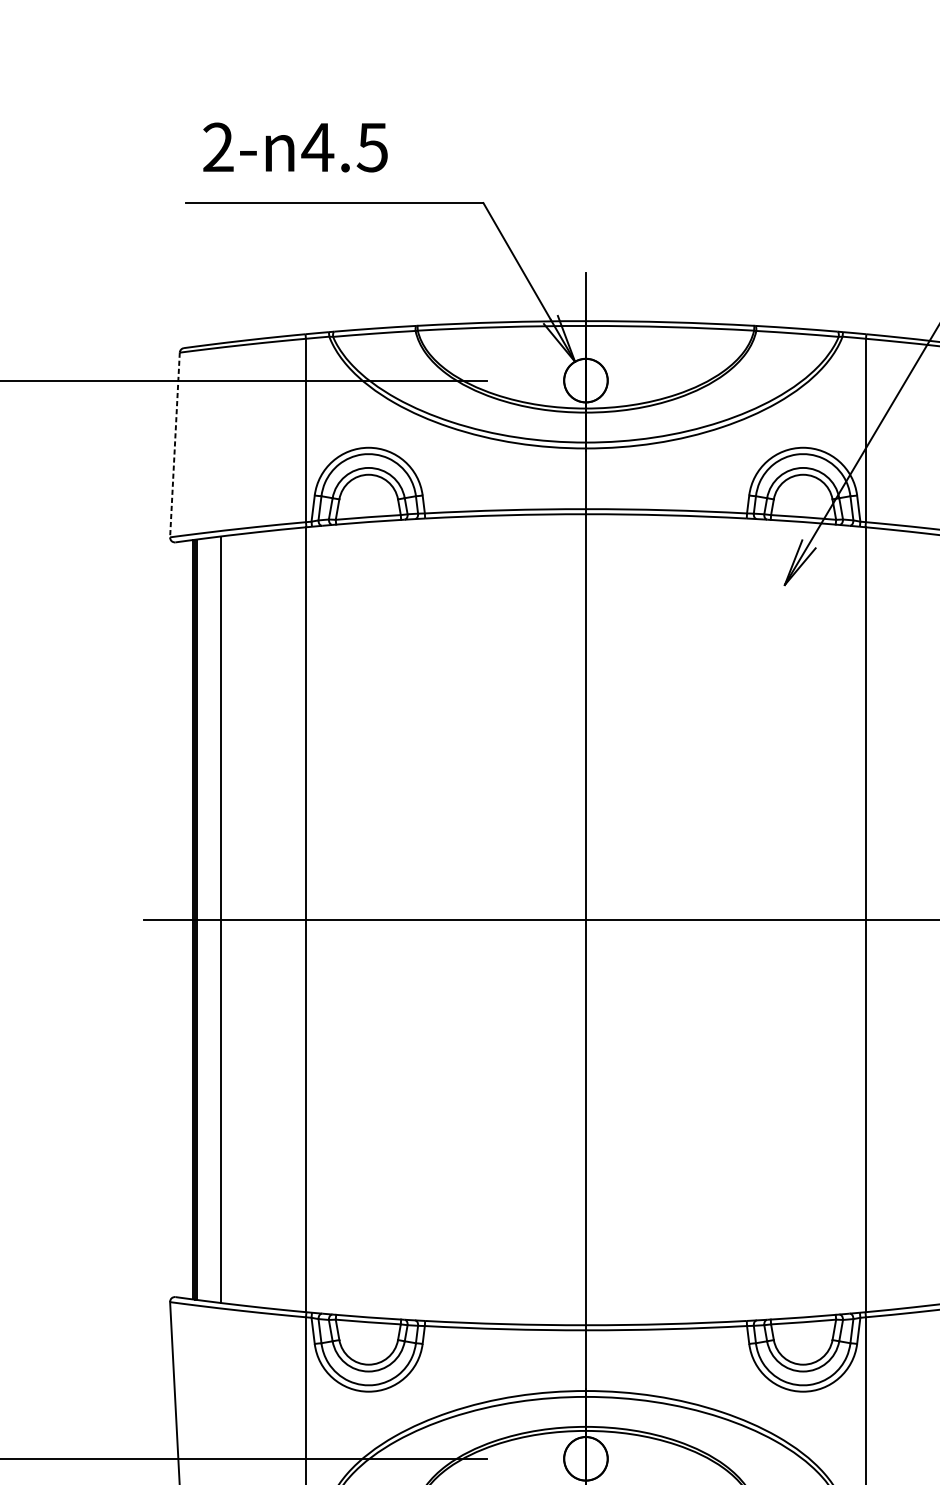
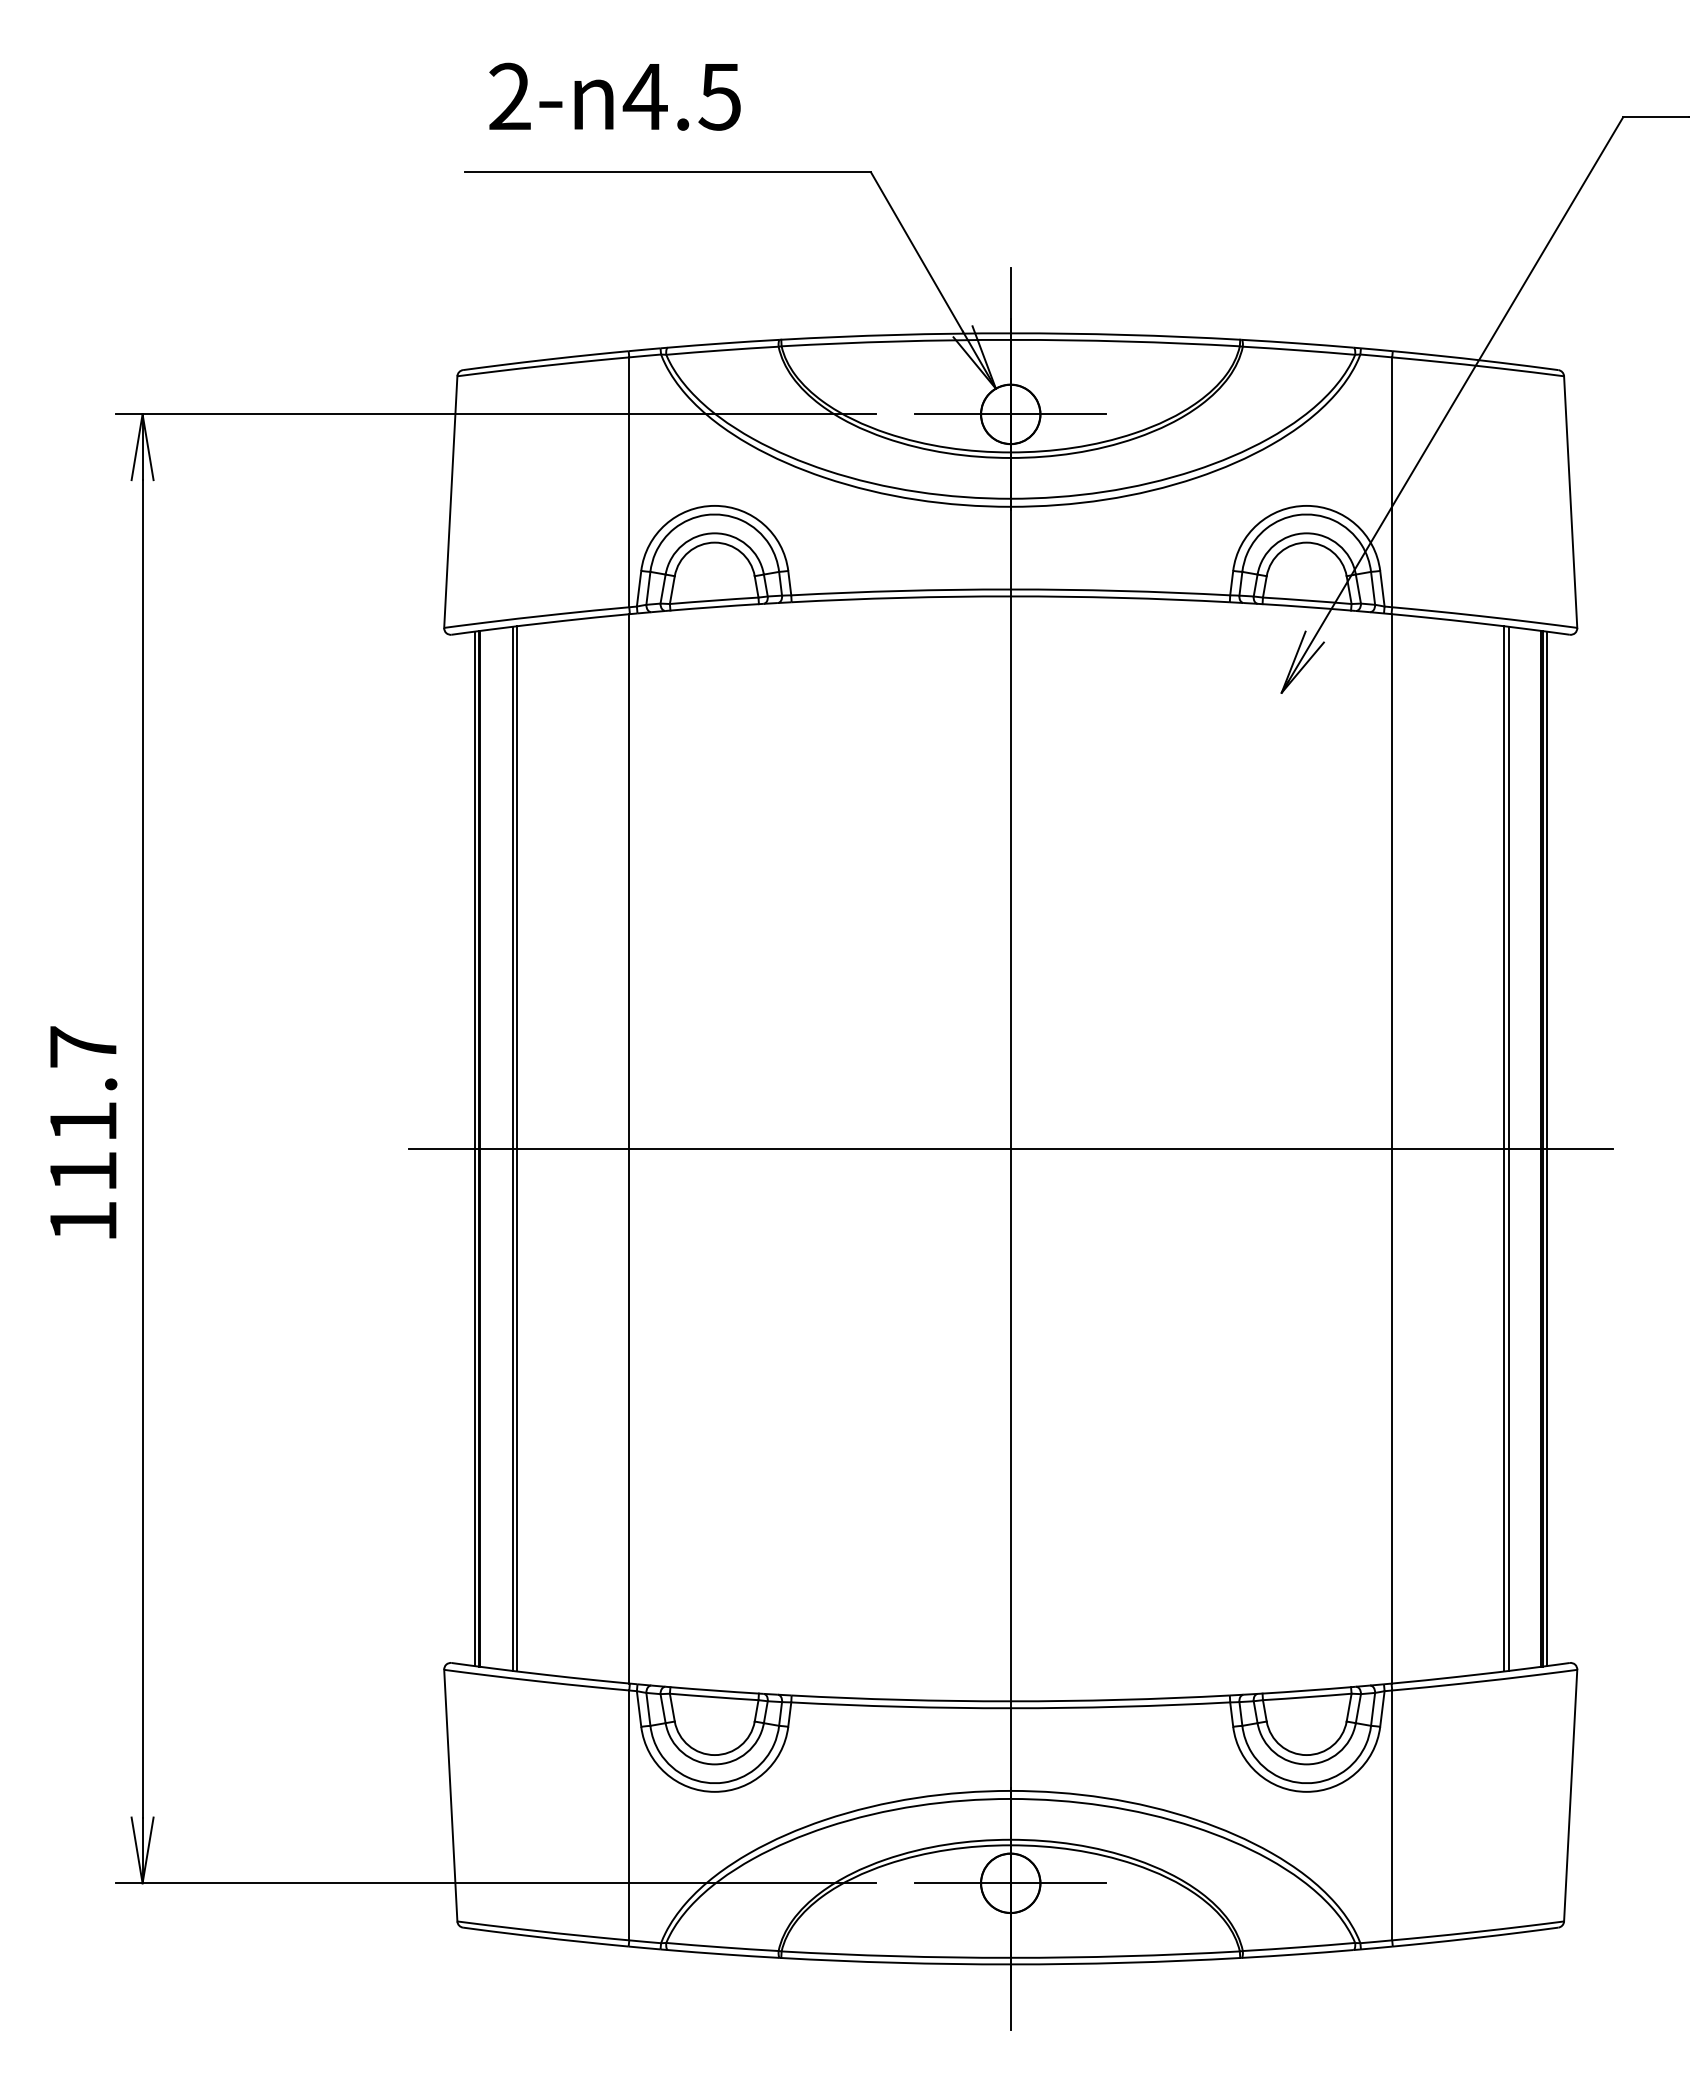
line: (585, 380) -> (1010, 414), added
line: (174, 445) -> (450, 502), dashed -> solid
line: (223, 919) -> (517, 1148), added
line: (585, 1458) -> (1010, 1883), added

